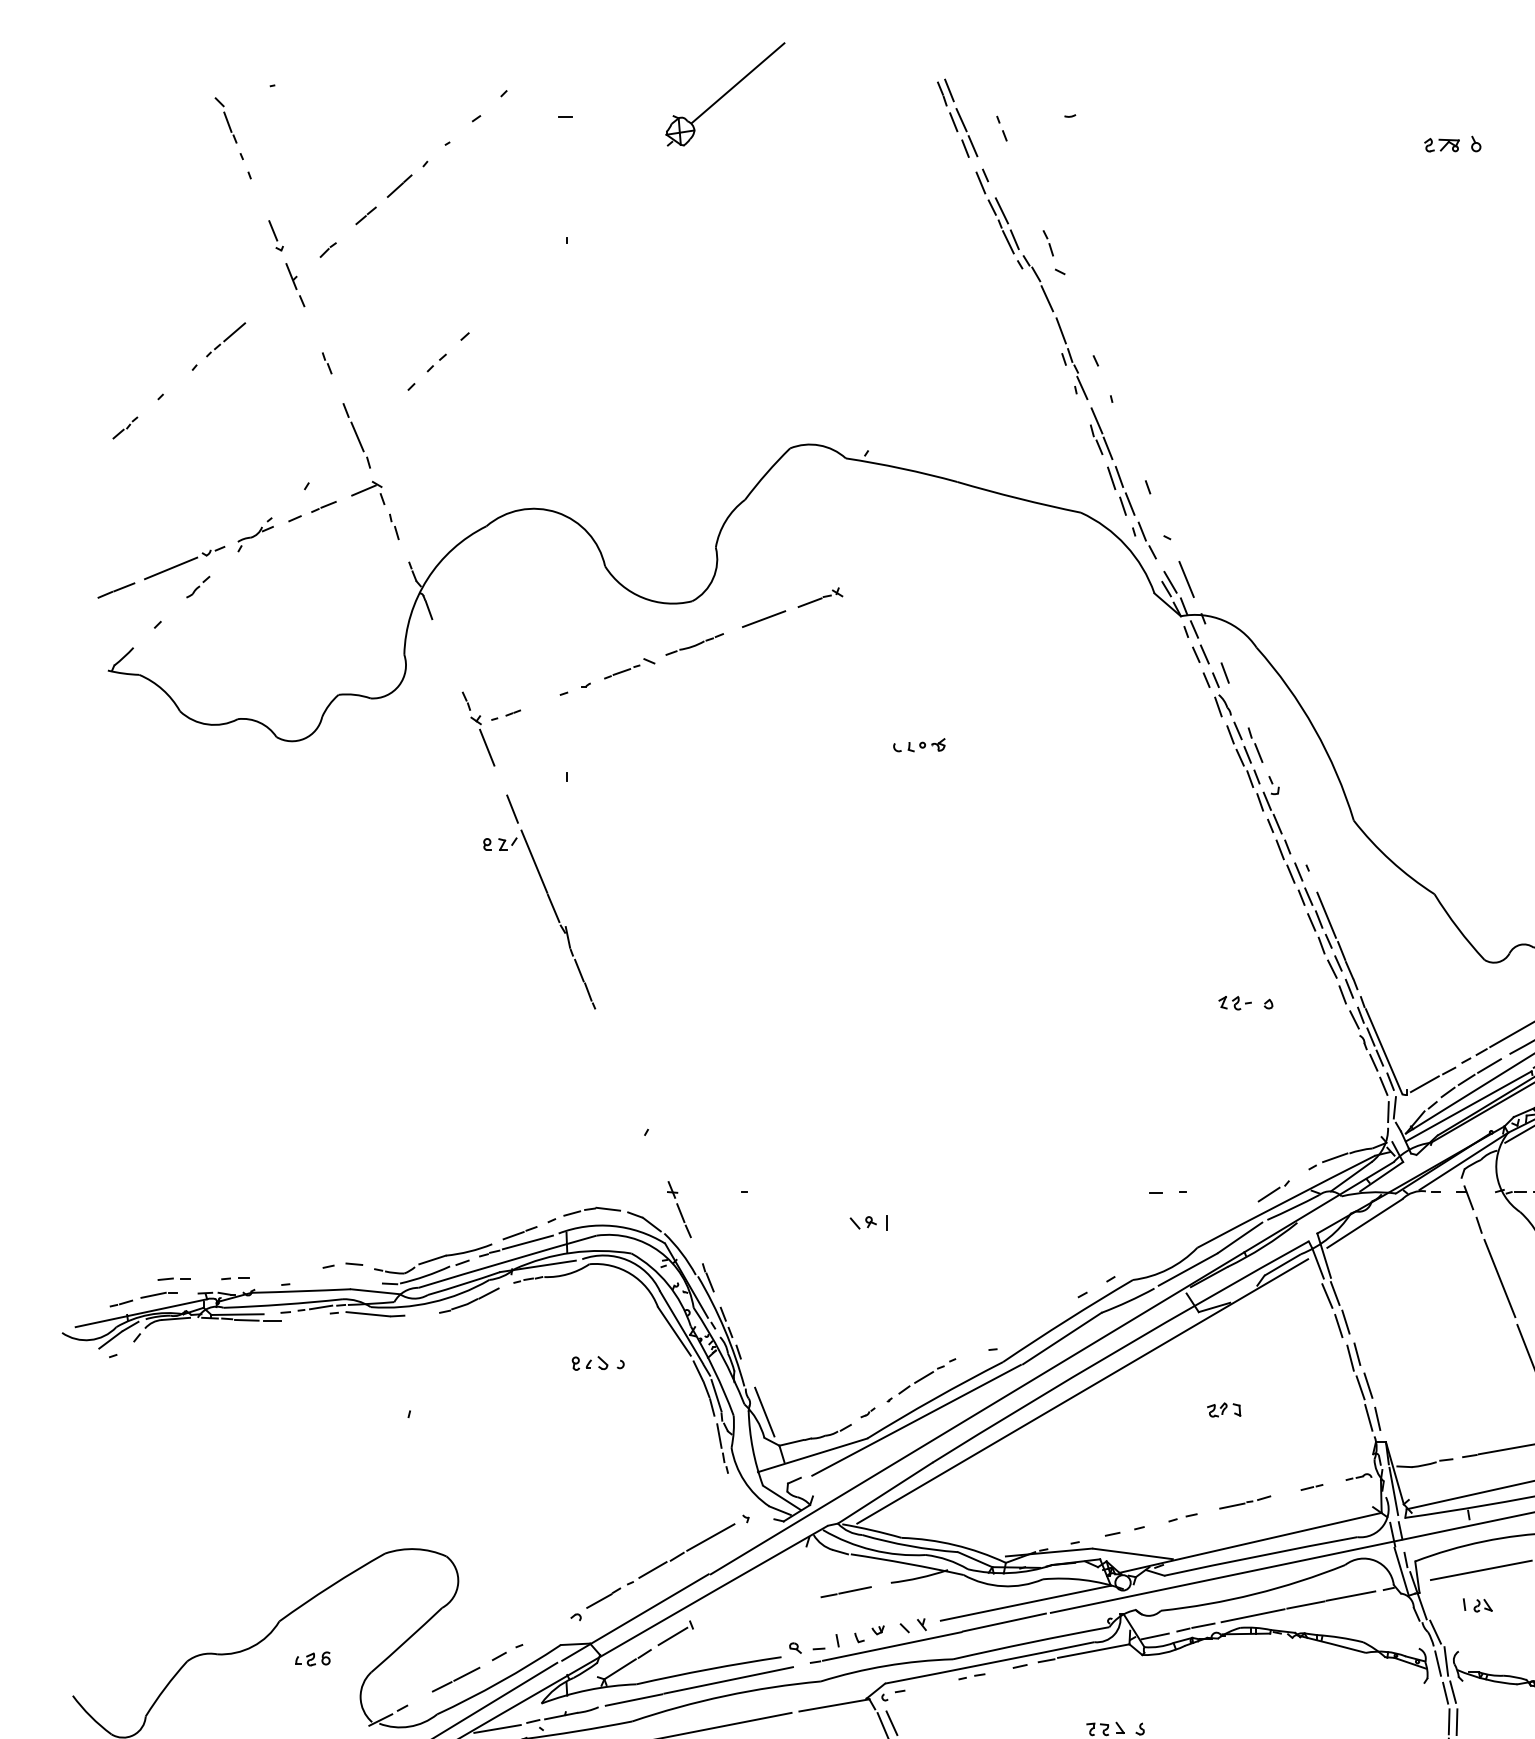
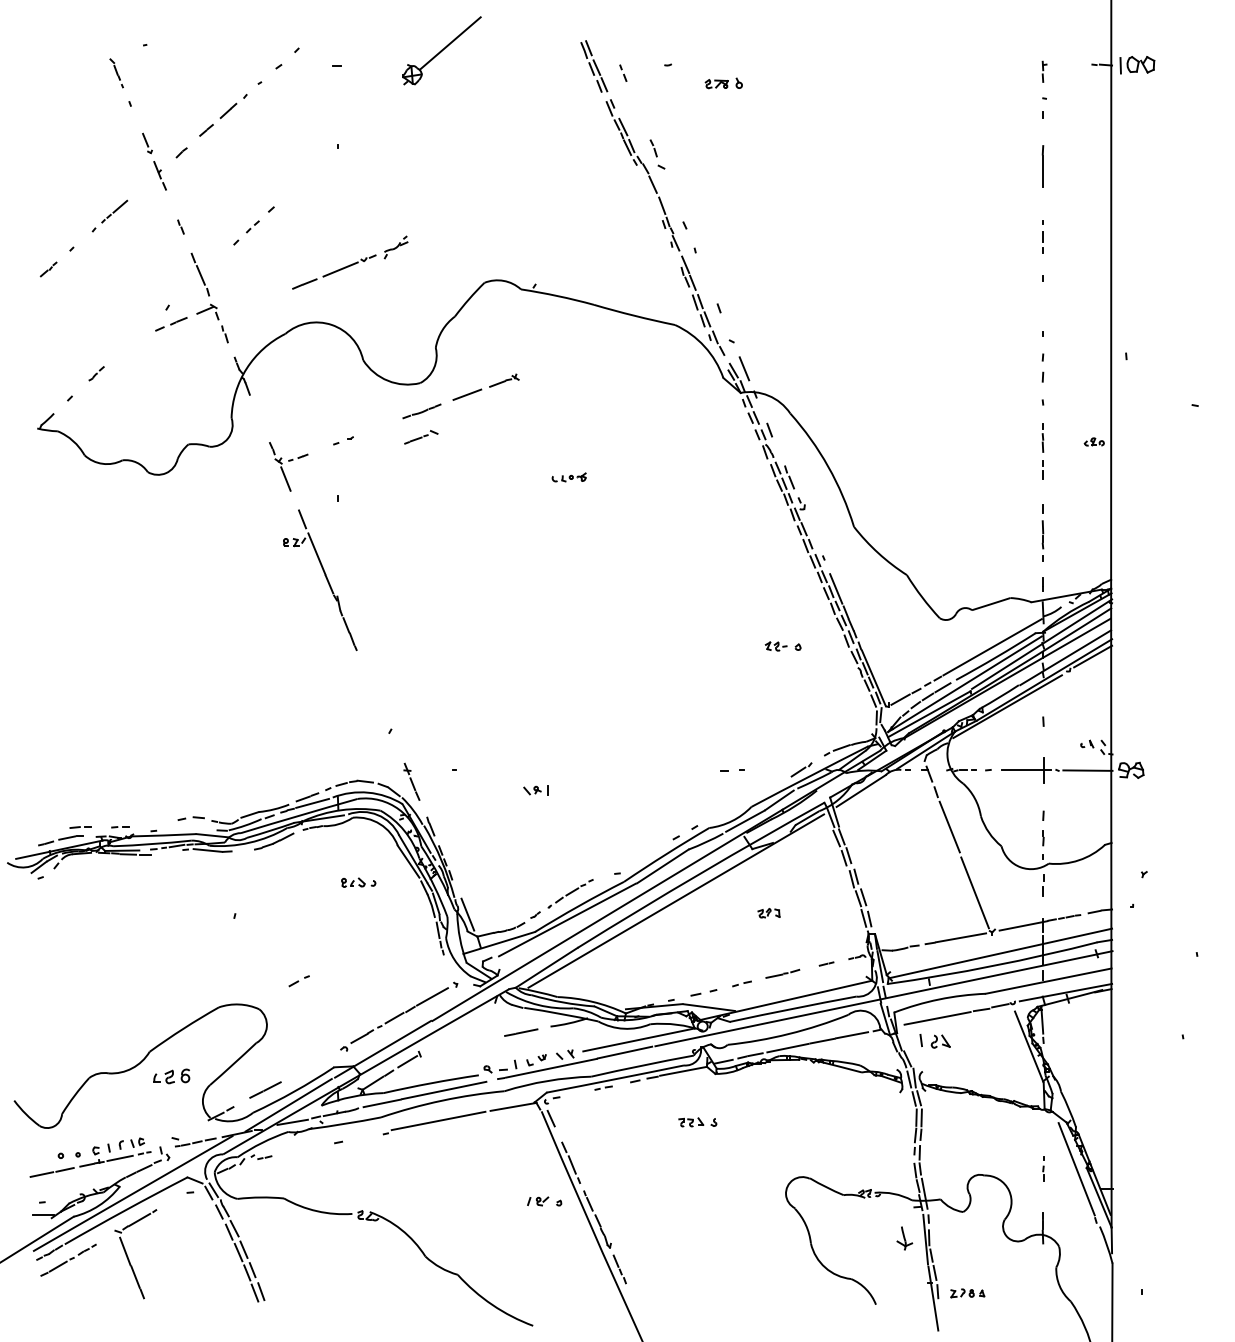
part: (228, 129) -> (116, 73), size x0.7
part: (1452, 144) -> (723, 83), moved
part: (186, 557) -> (350, 262), moved
part: (629, 669) -> (421, 437), moved
part: (1478, 1605) -> (935, 1041), size x1.6
part: (506, 1652) -> (298, 981), moved
part: (312, 1659) -> (171, 1076), size x1.6

